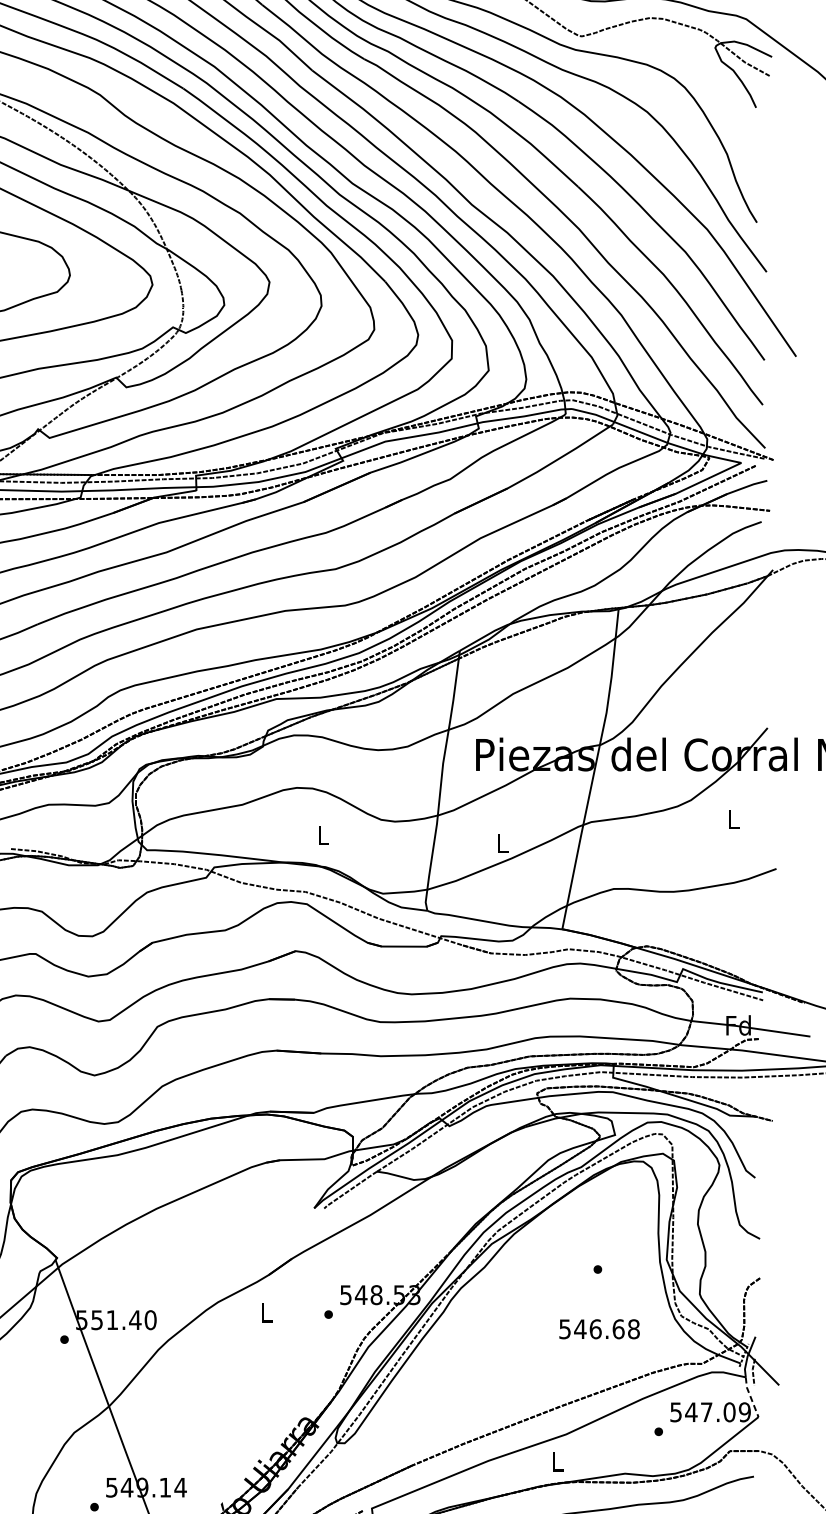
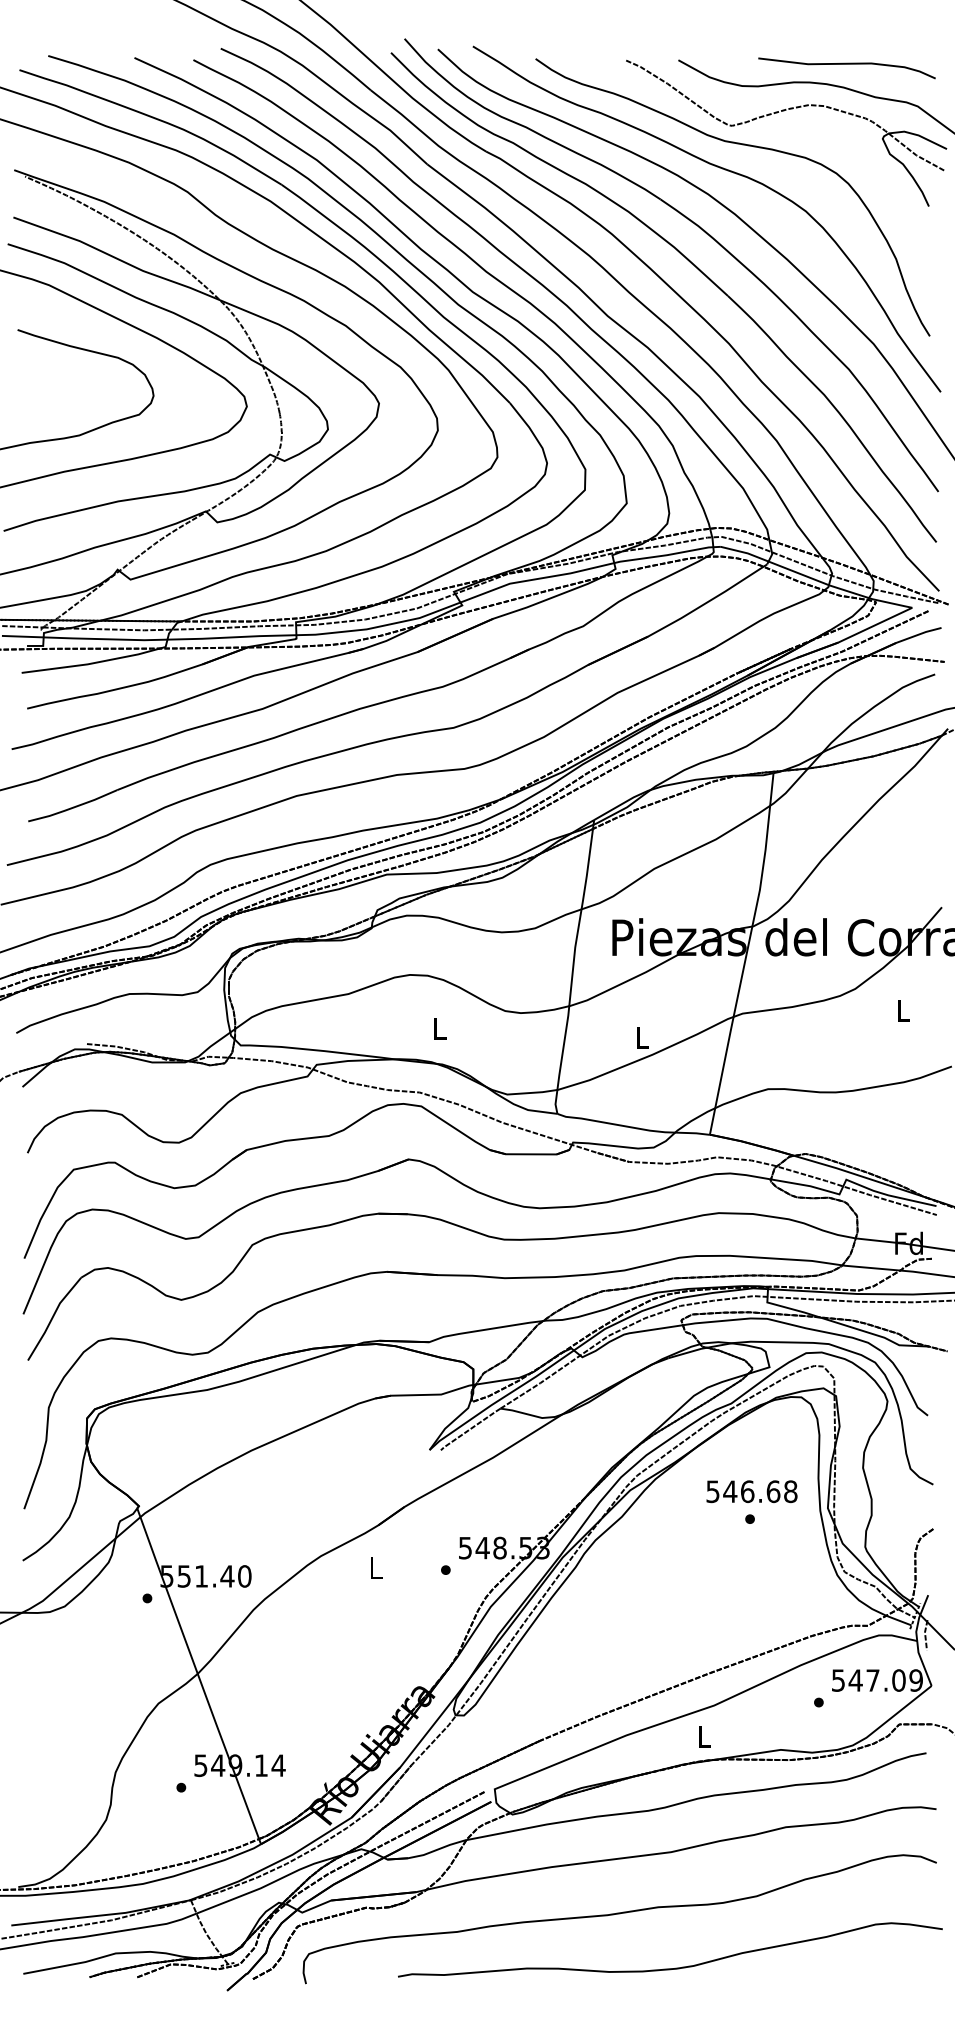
text: (599, 1329) -> (751, 1491), moved
line: (750, 1397) -> (922, 1663), dashed -> solid

